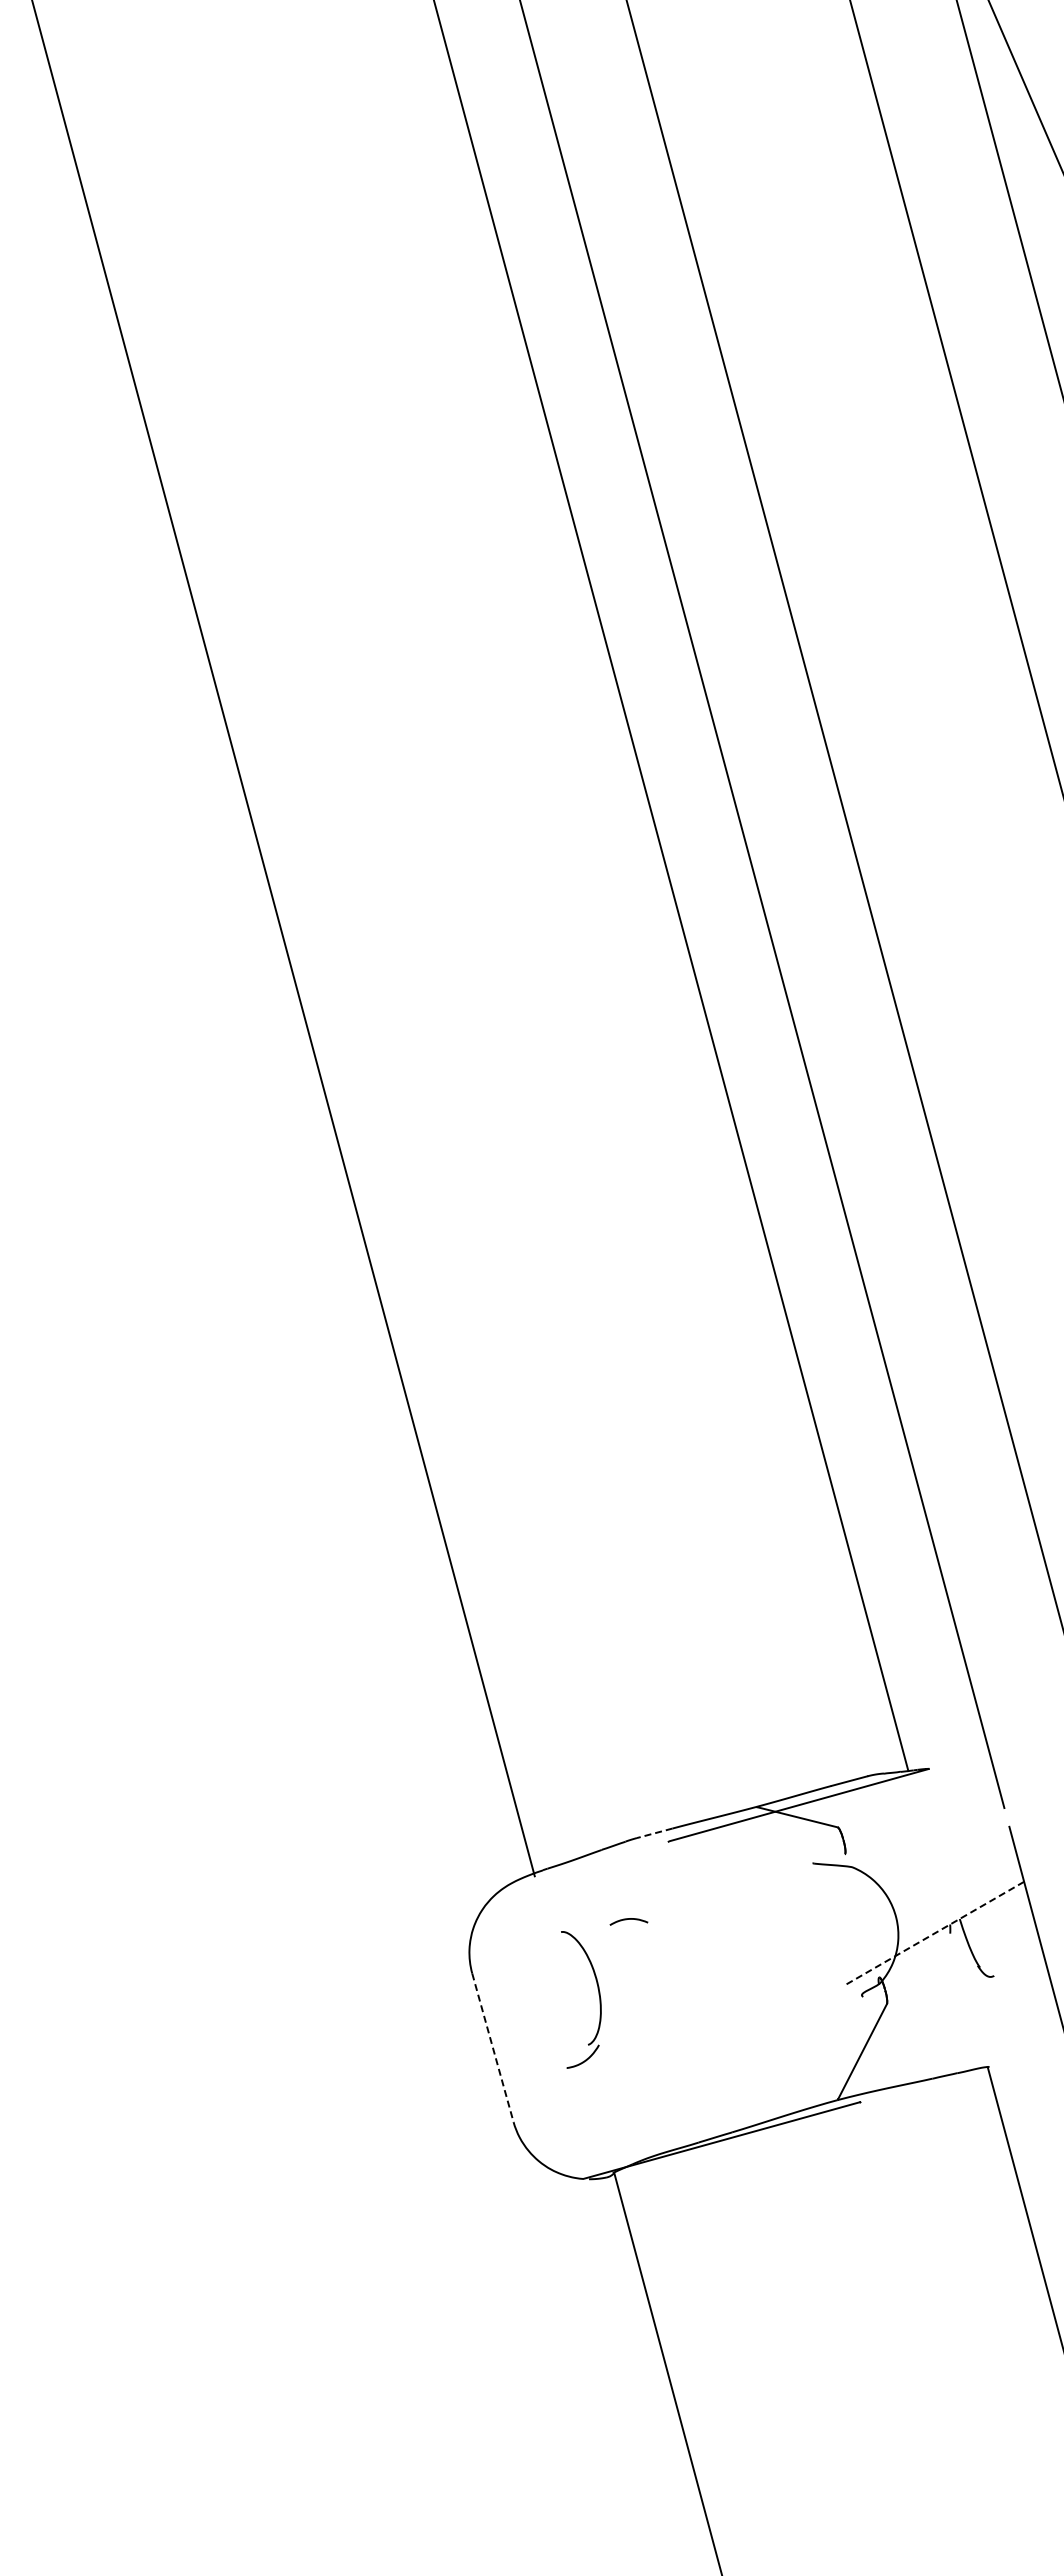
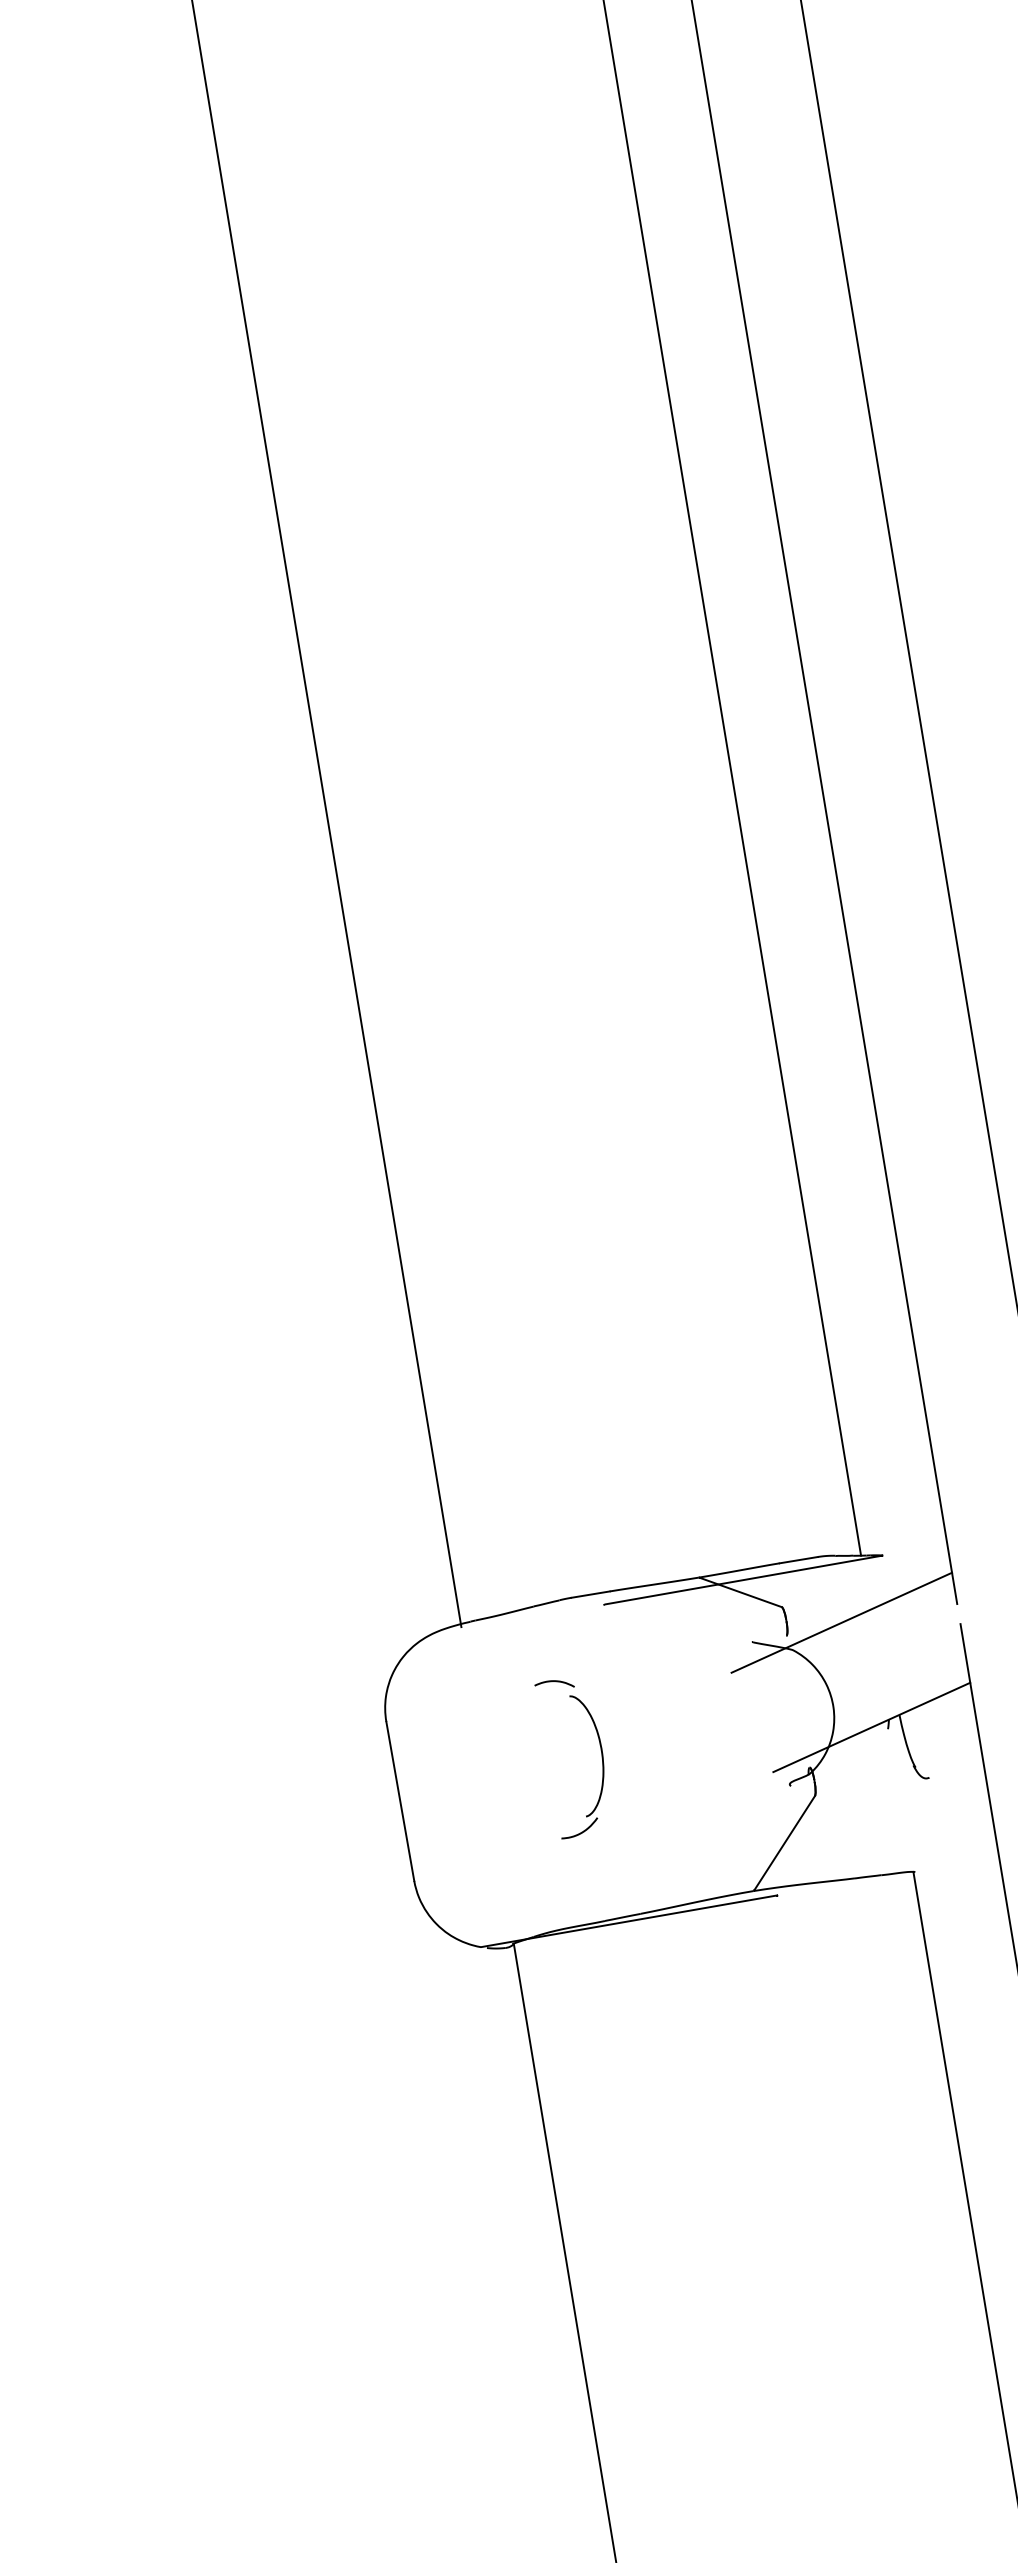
line: (654, 1833) -> (590, 1594), dashed -> solid
line: (896, 1836) -> (842, 1622), added
line: (934, 1933) -> (871, 1727), dashed -> solid
part: (598, 1995) -> (601, 1766), moved
line: (493, 2048) -> (400, 1802), dashed -> solid

